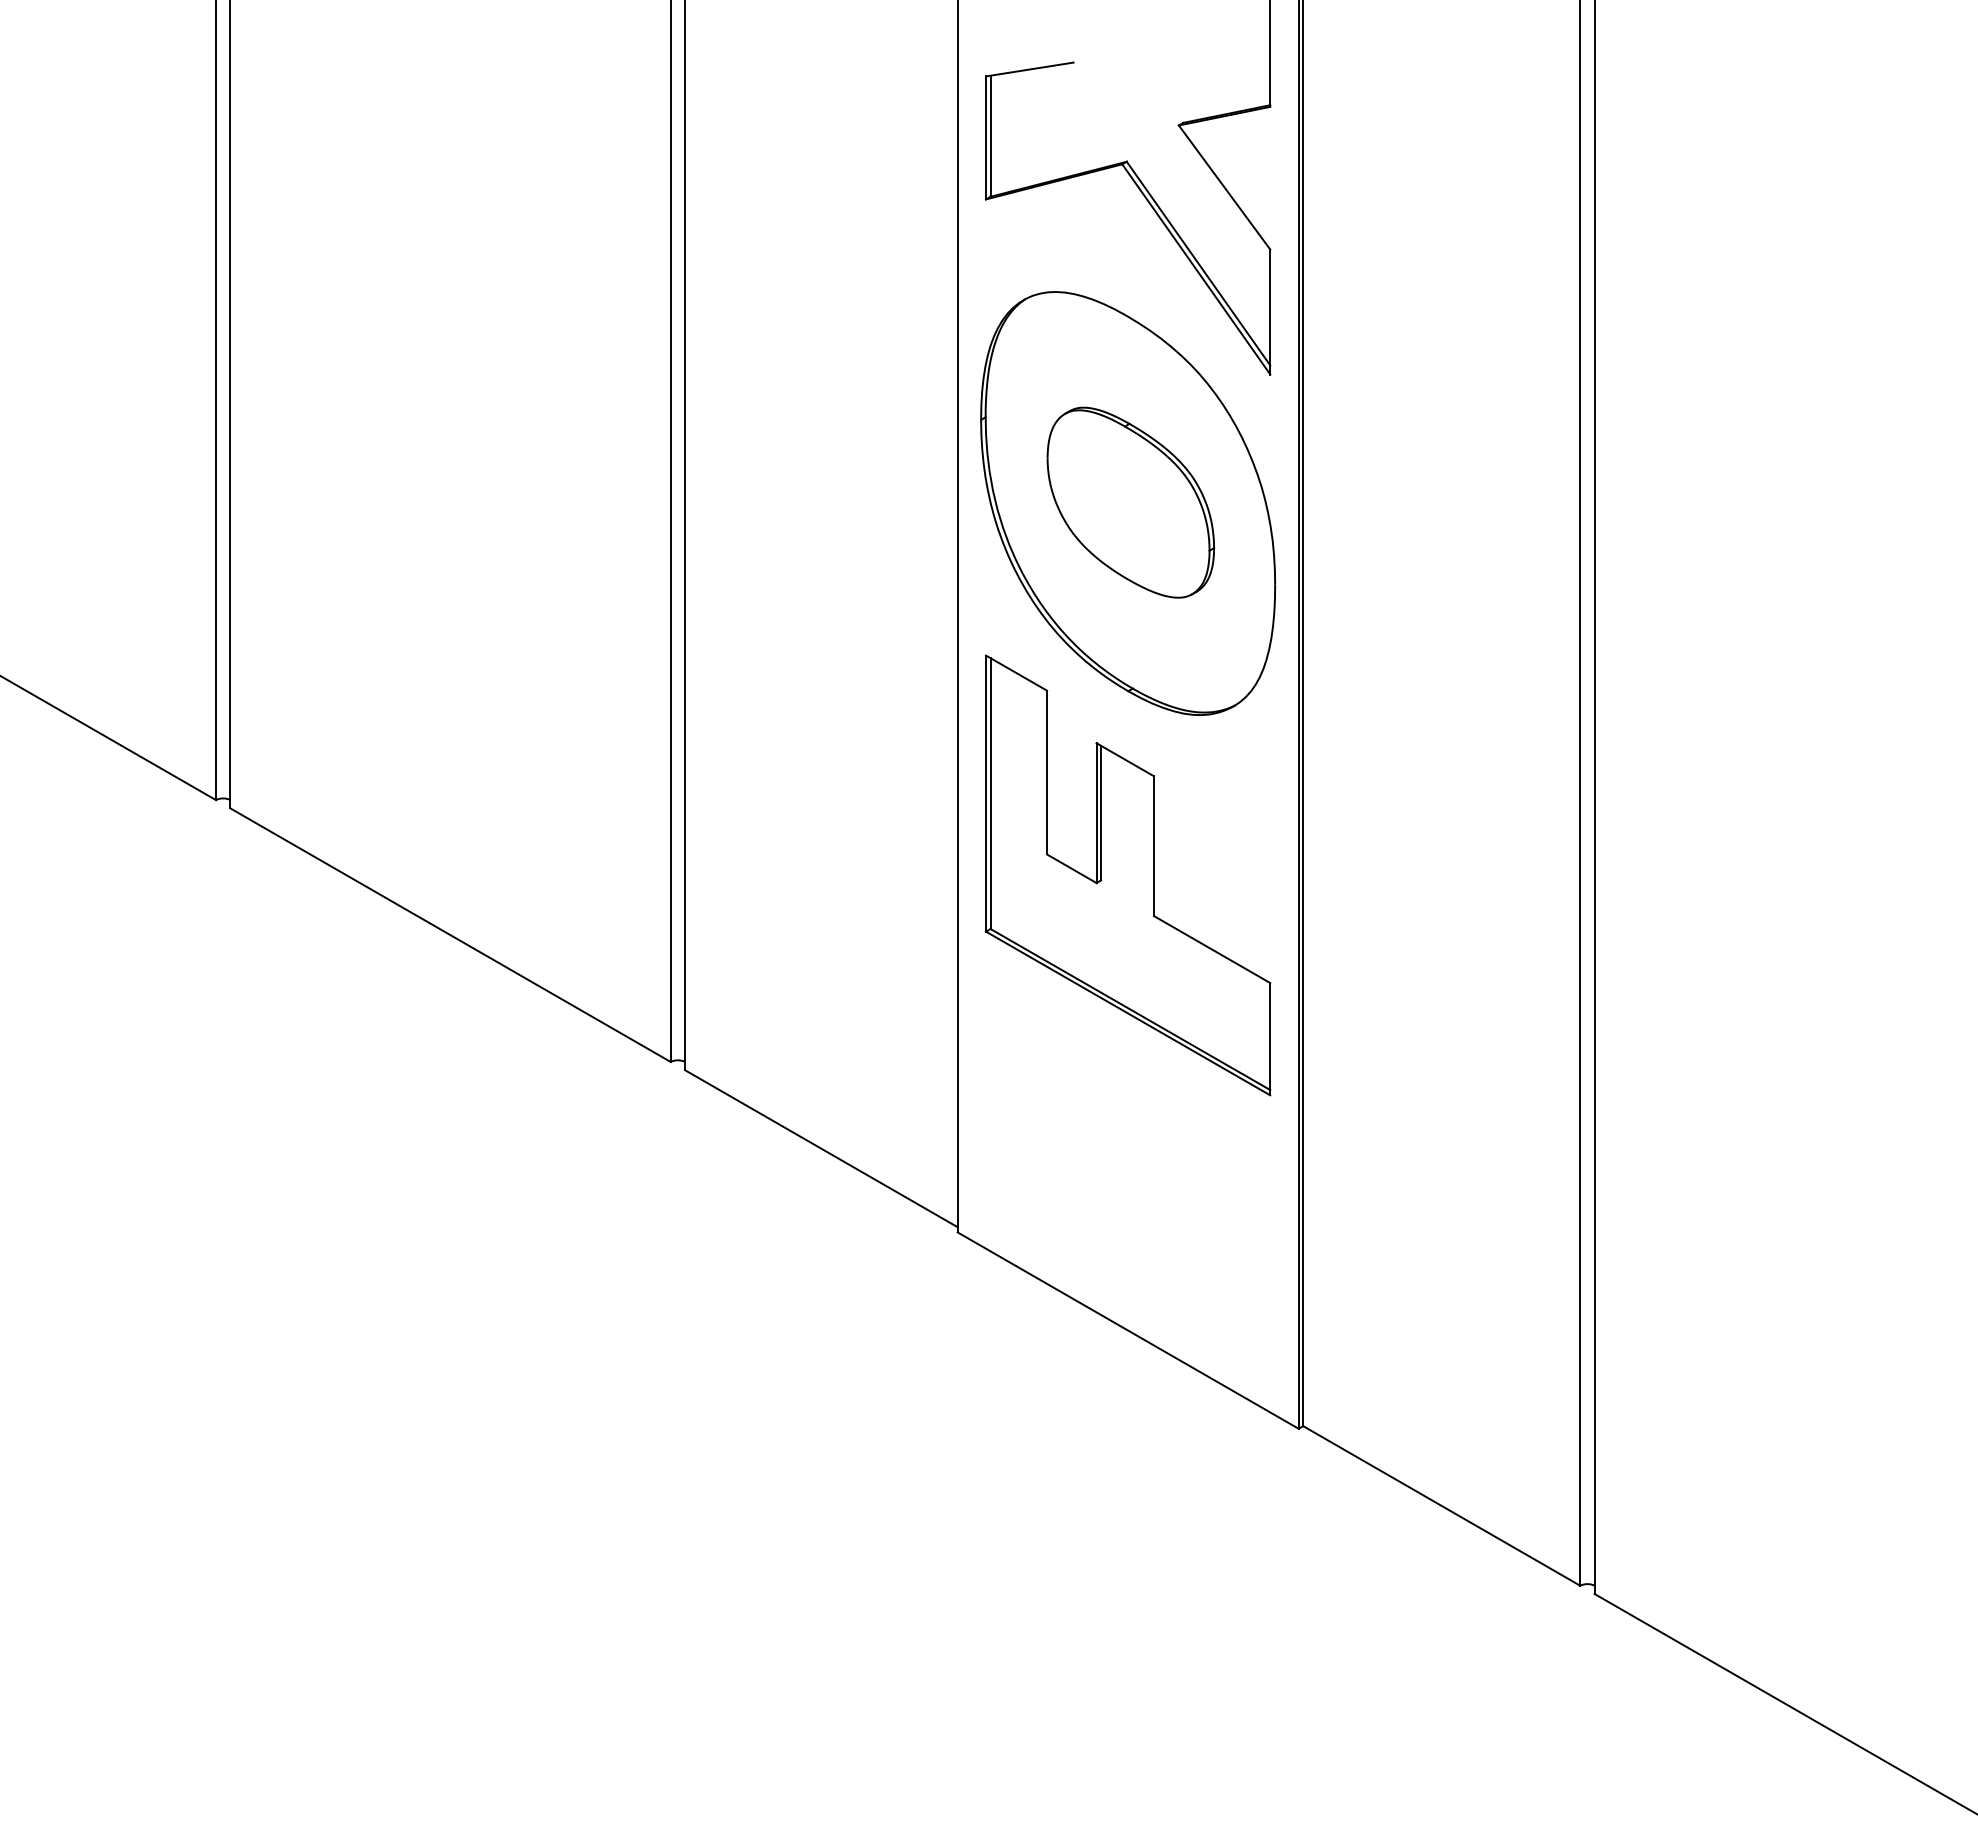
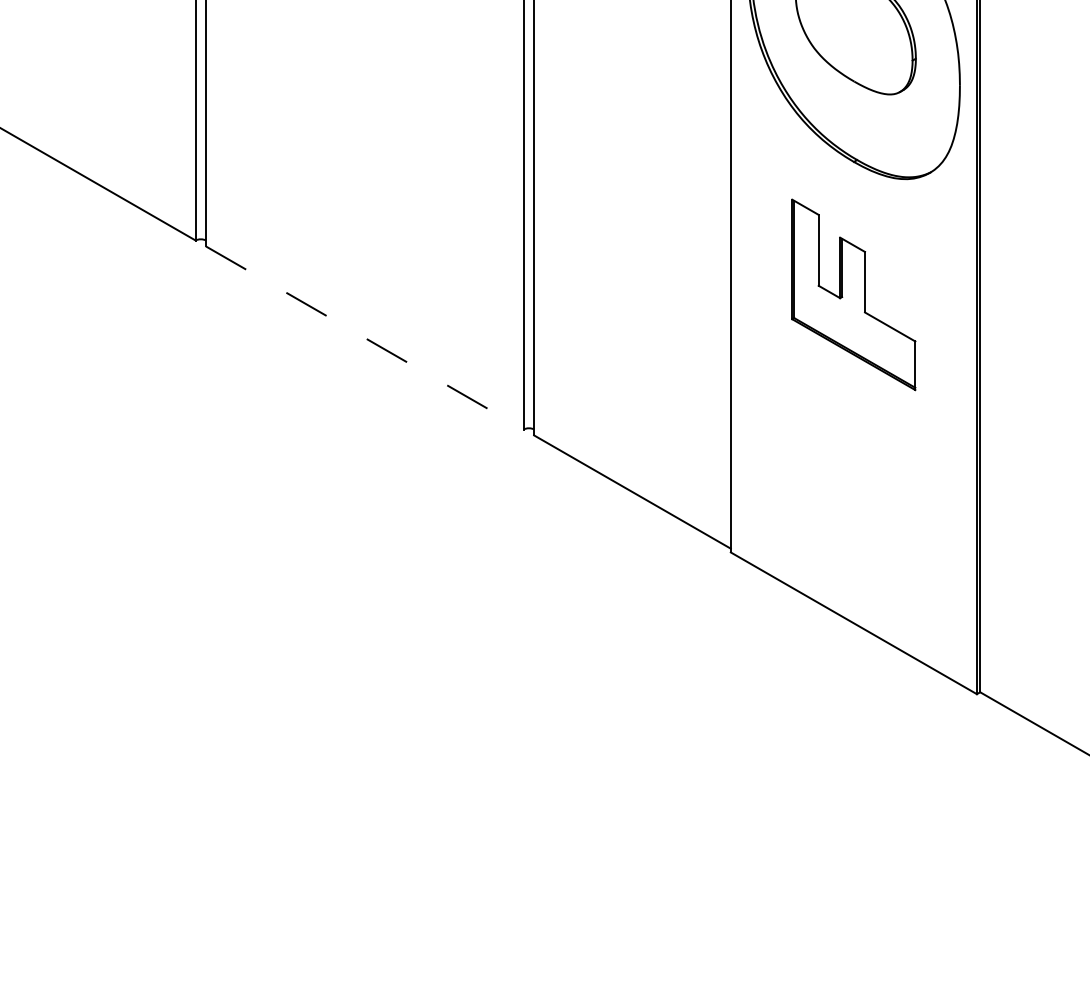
part: (1127, 875) -> (853, 294), size x0.6
line: (450, 935) -> (364, 338), solid -> dashed

